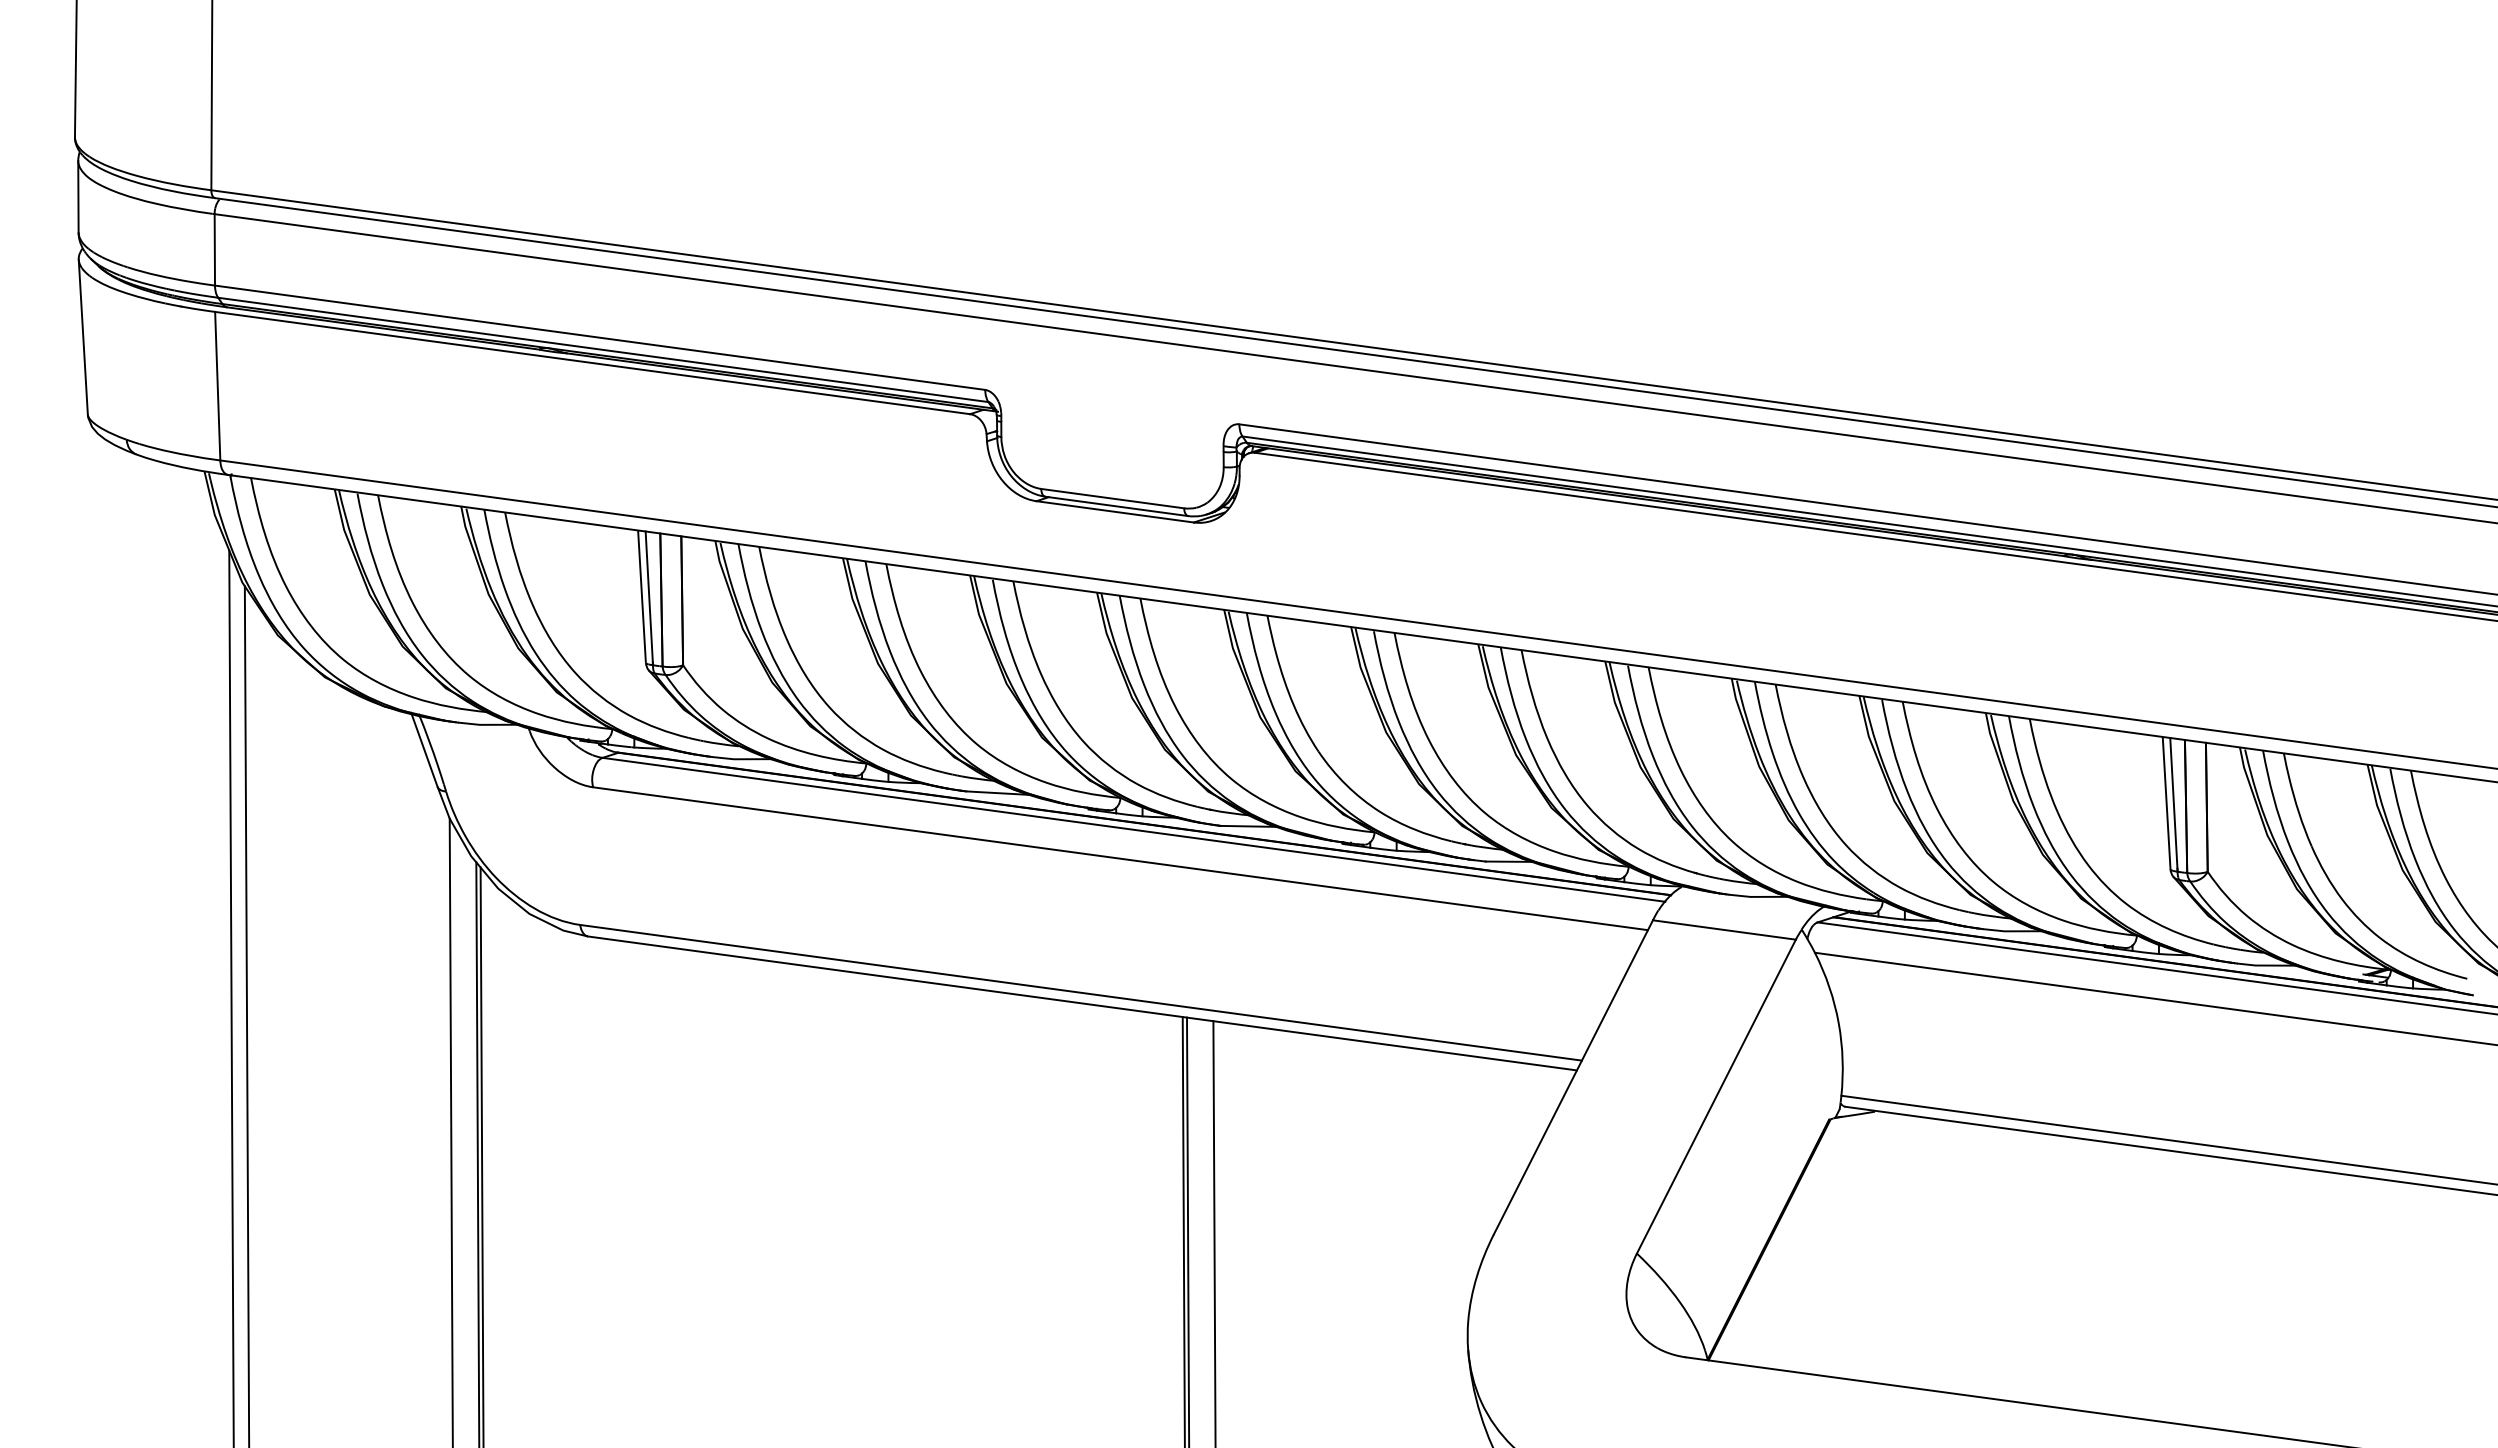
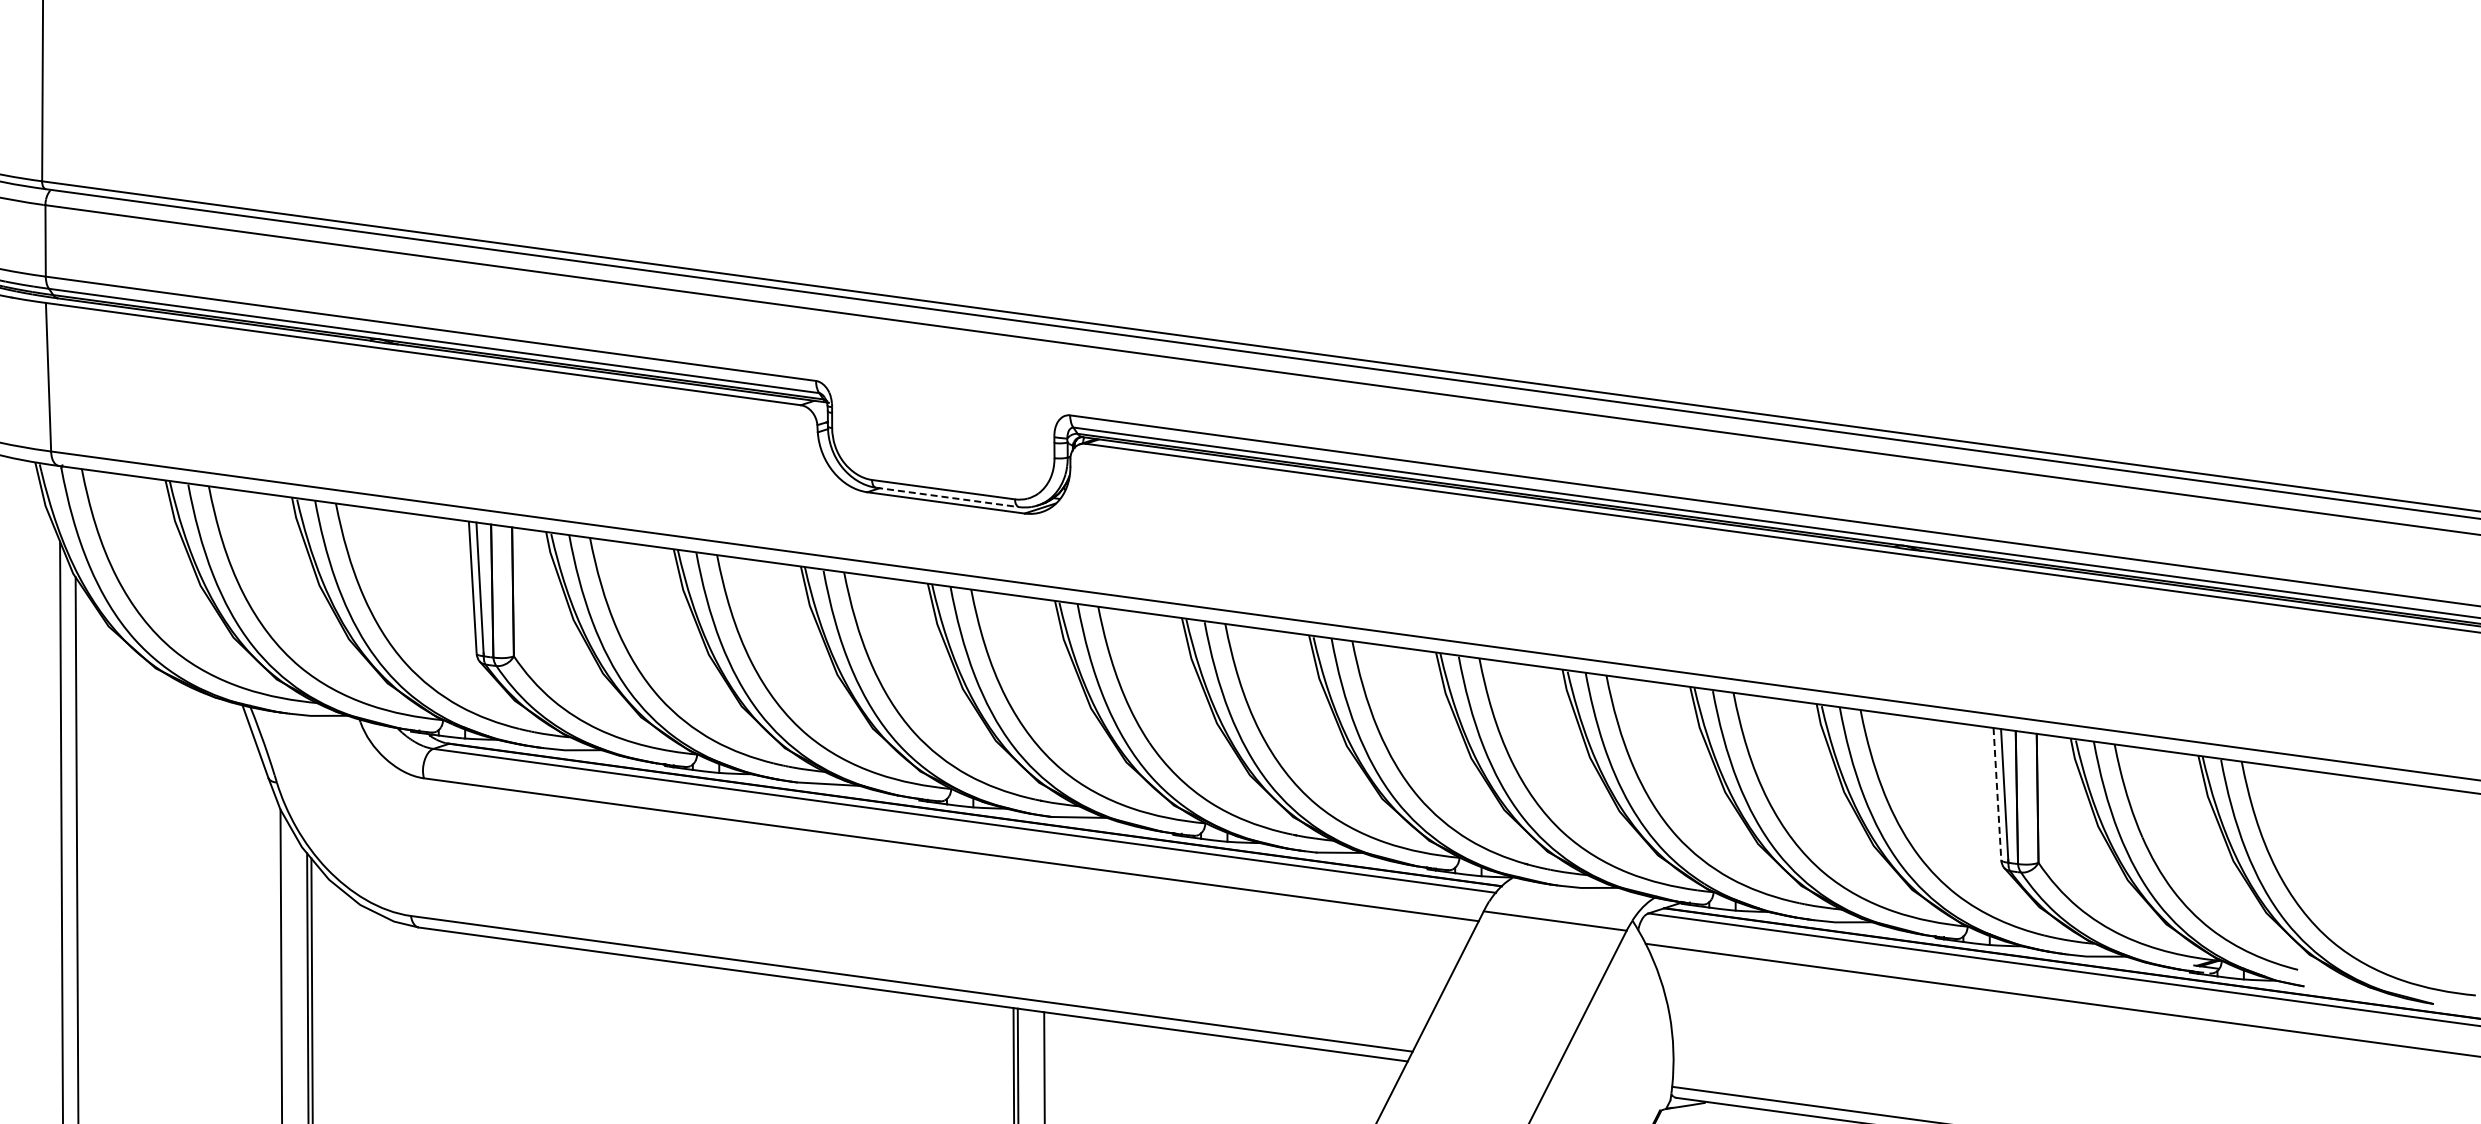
line: (1117, 506) -> (948, 497), solid -> dashed
line: (2166, 802) -> (1997, 793), solid -> dashed

